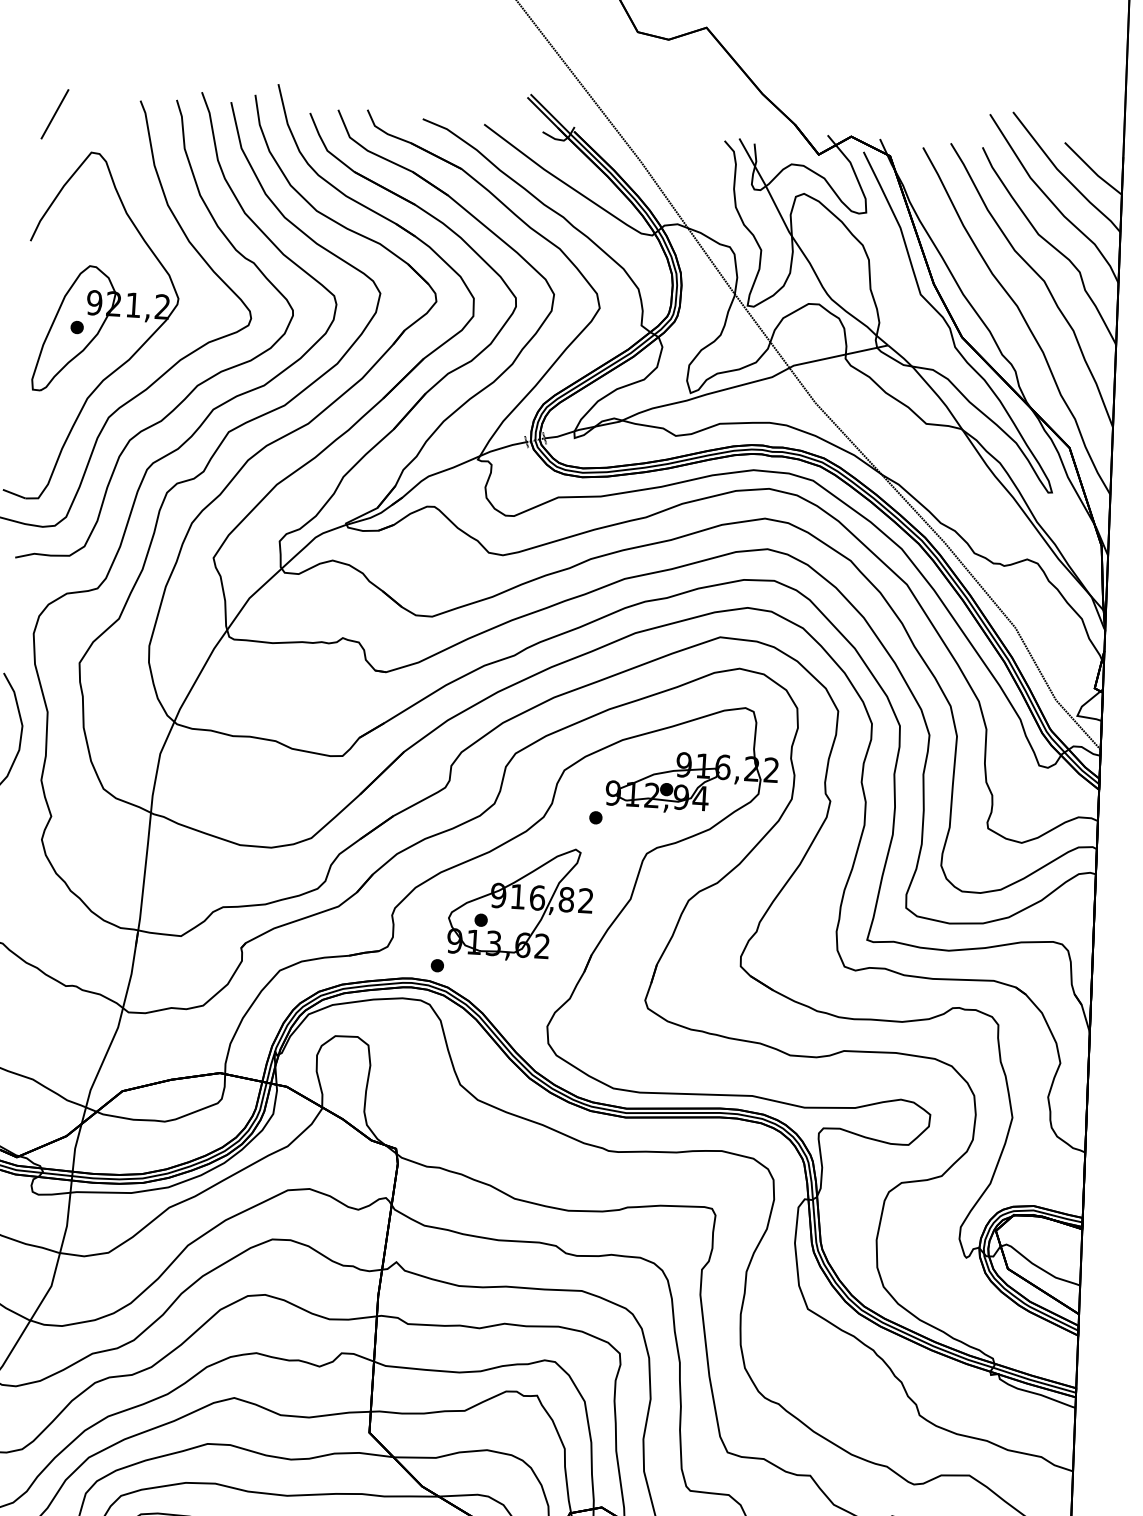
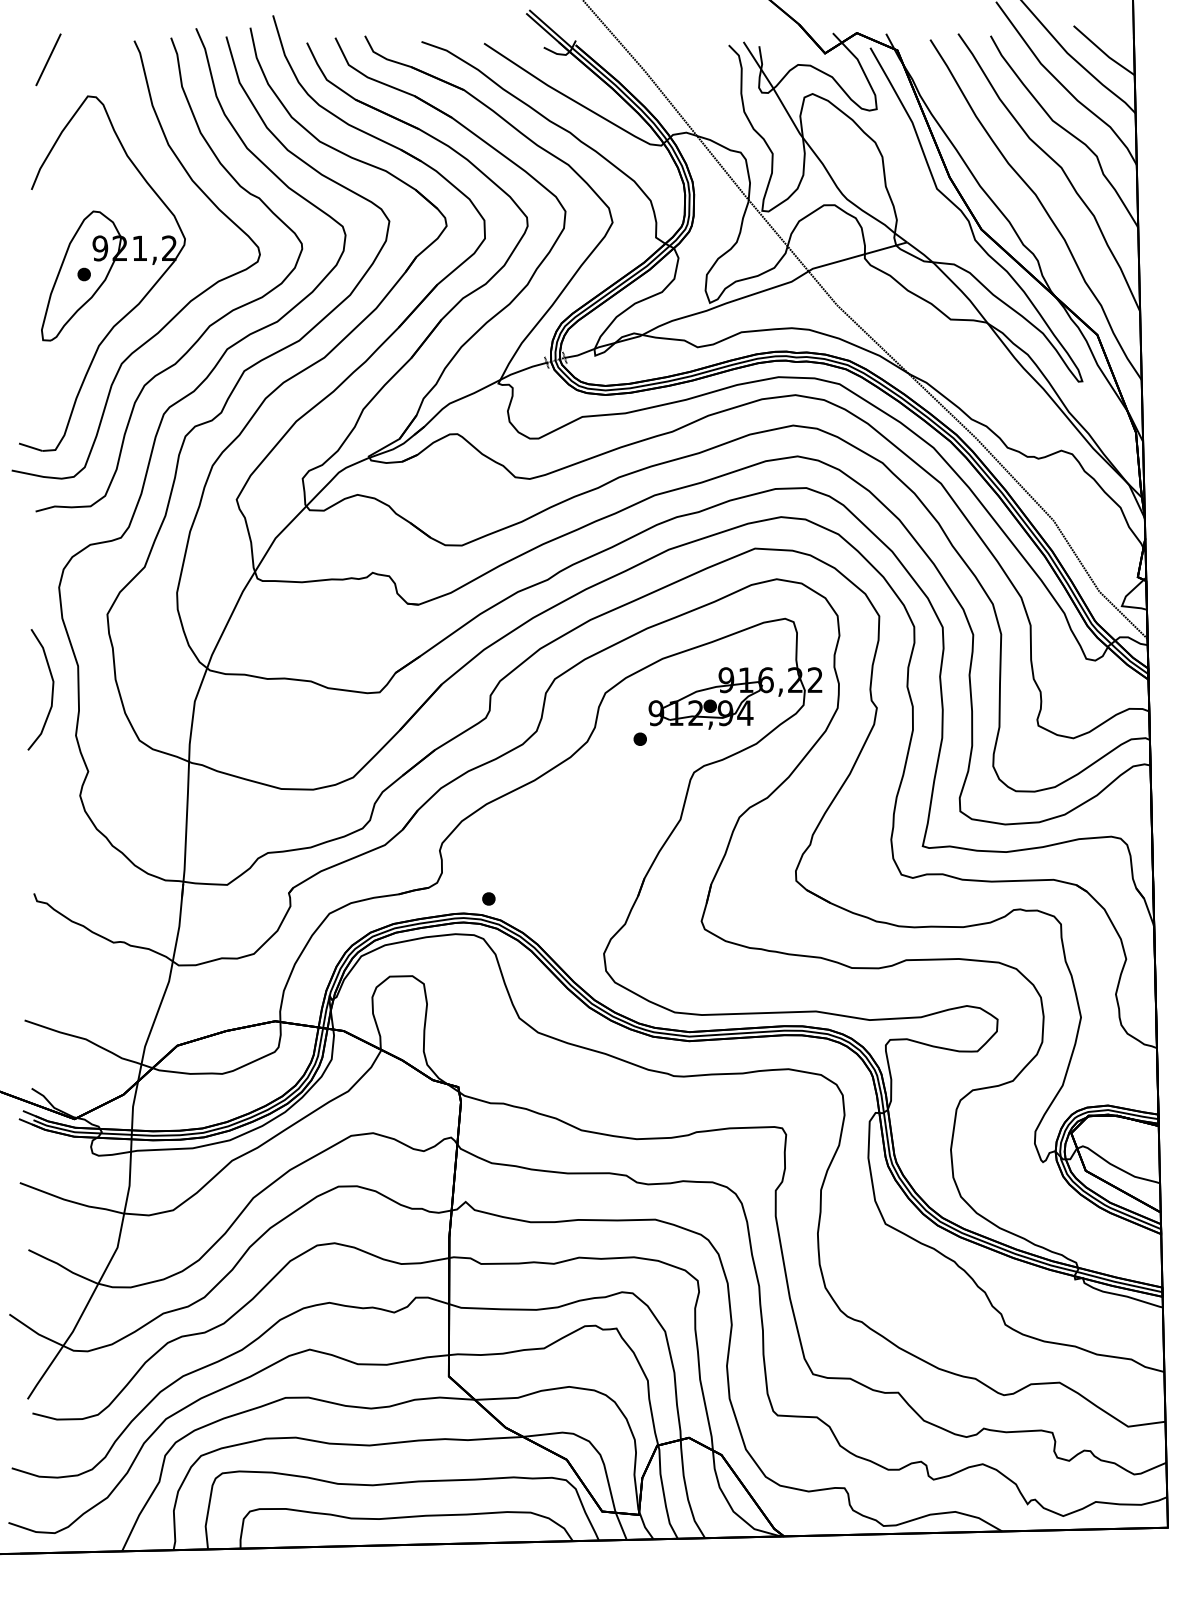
part: (520, 903) -> (569, 830), removed

